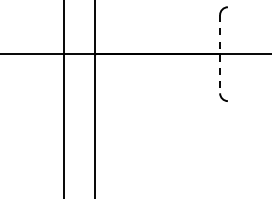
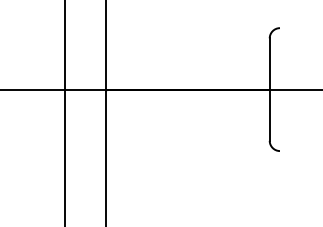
line: (220, 54) -> (270, 90), dashed -> solid

